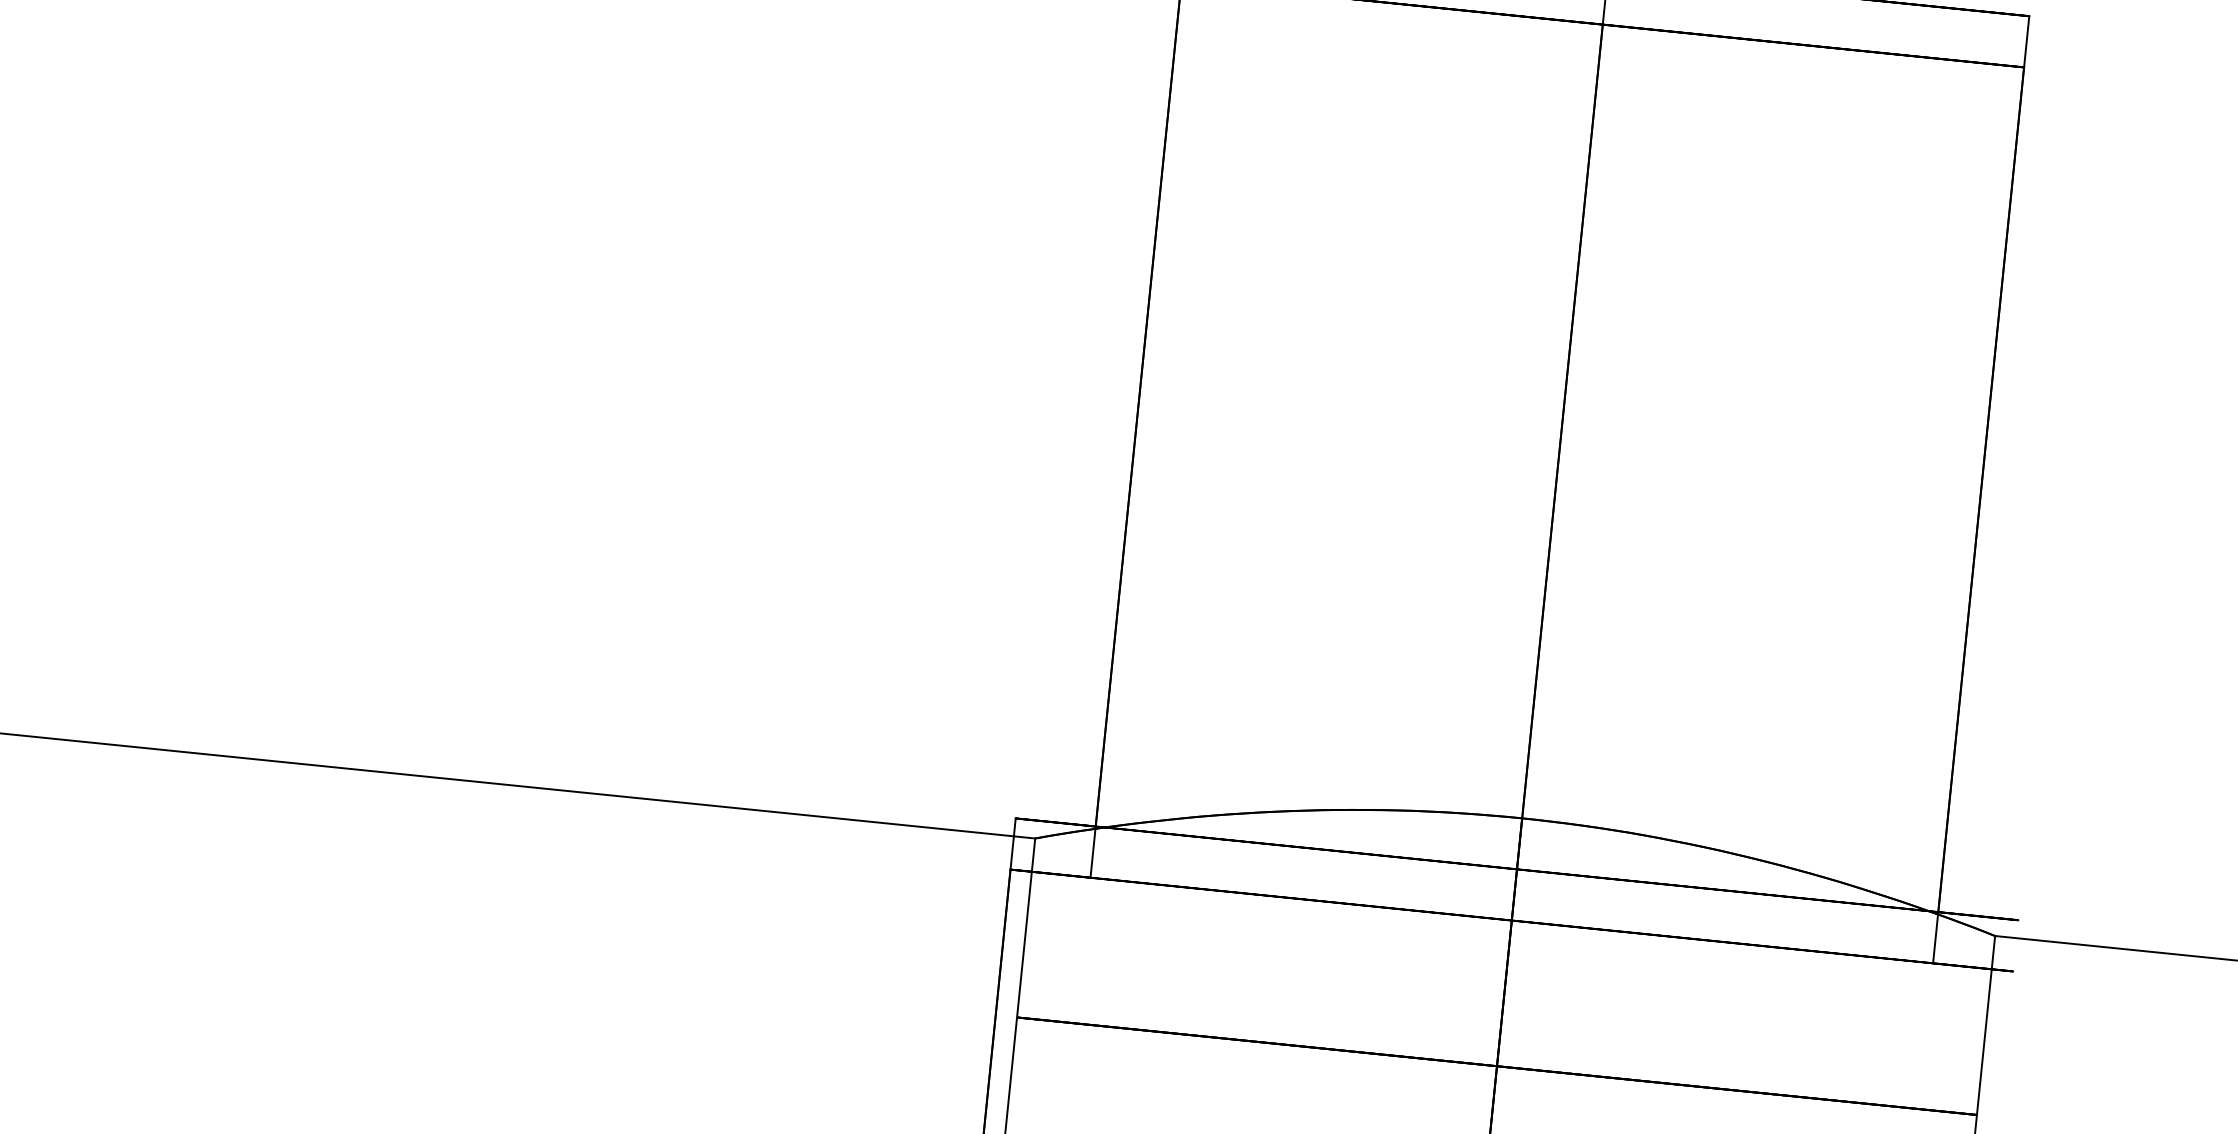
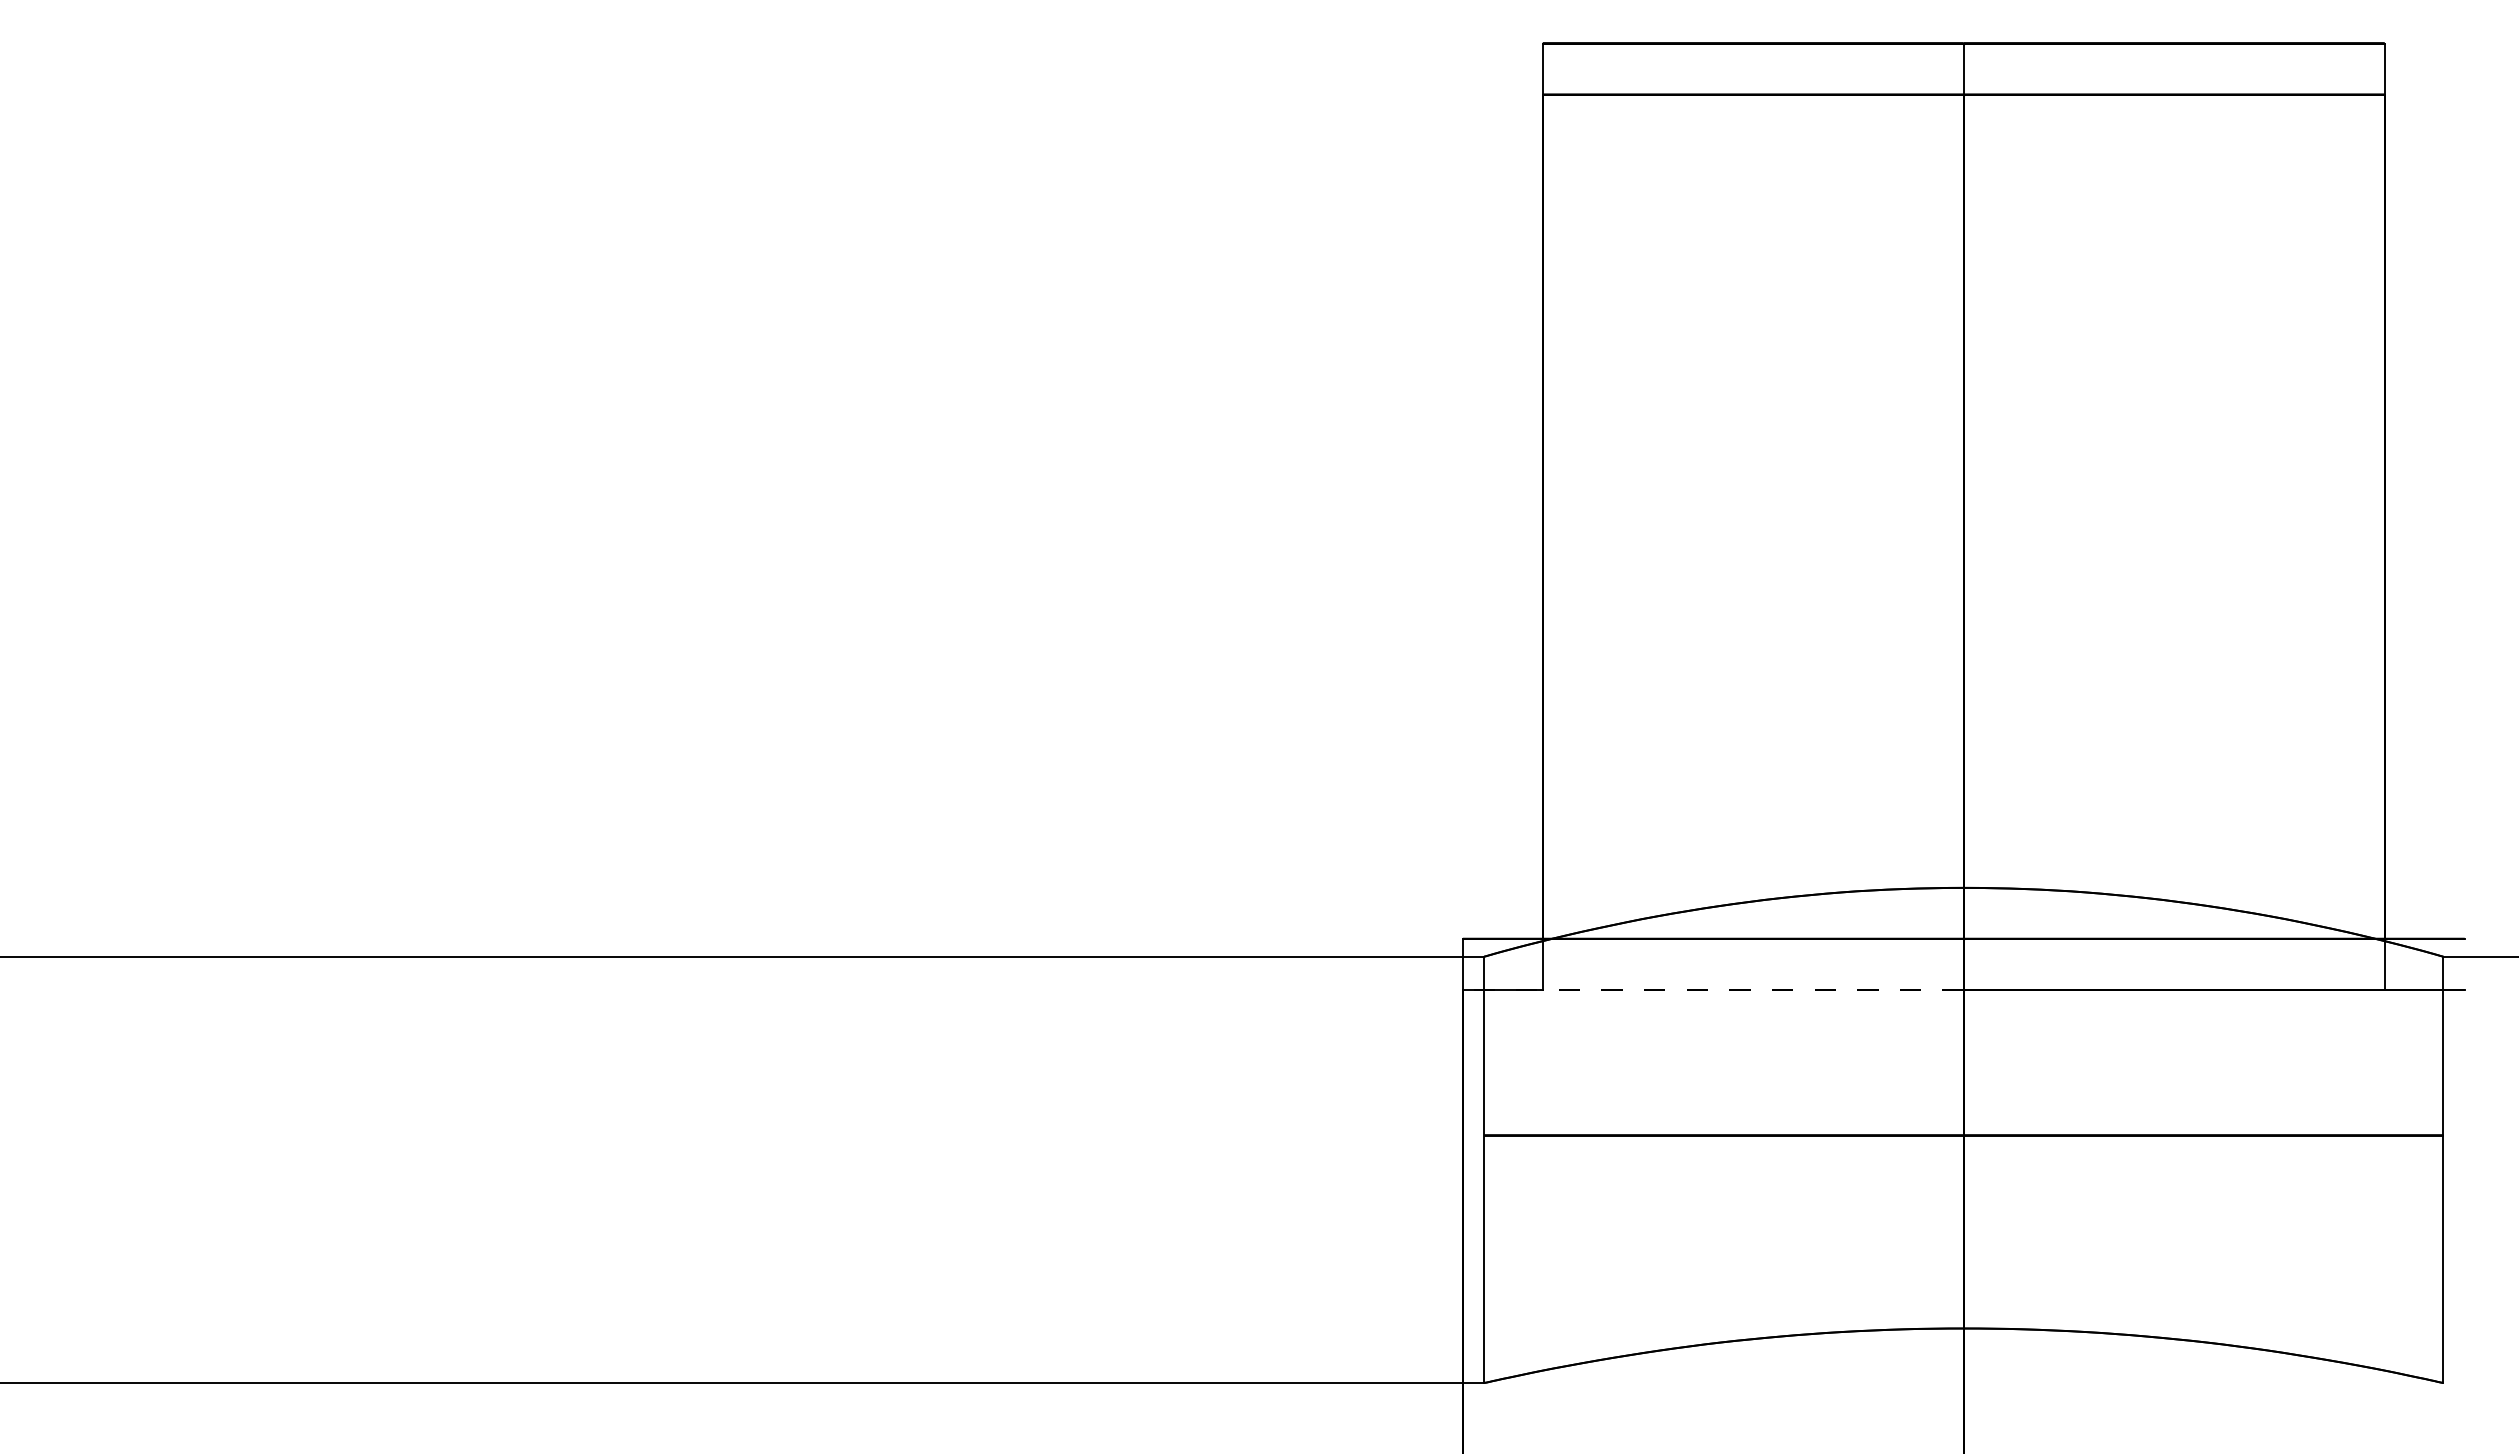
arc: (1010, 869) -> (1462, 989), solid -> dashed

